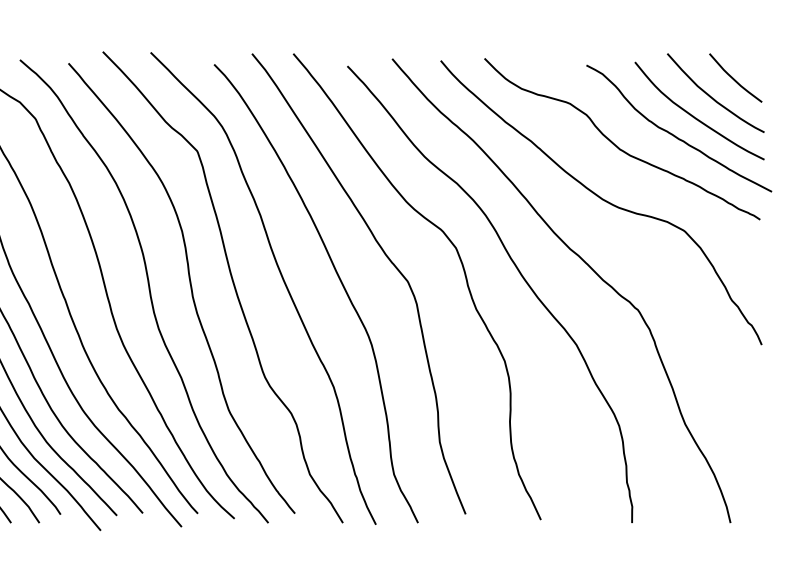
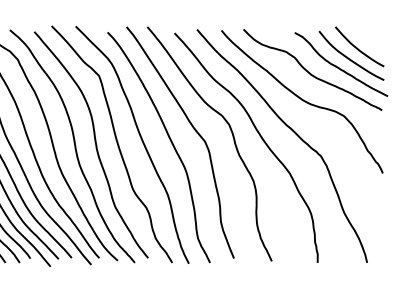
curve: (733, 76) -> (368, 38), removed

